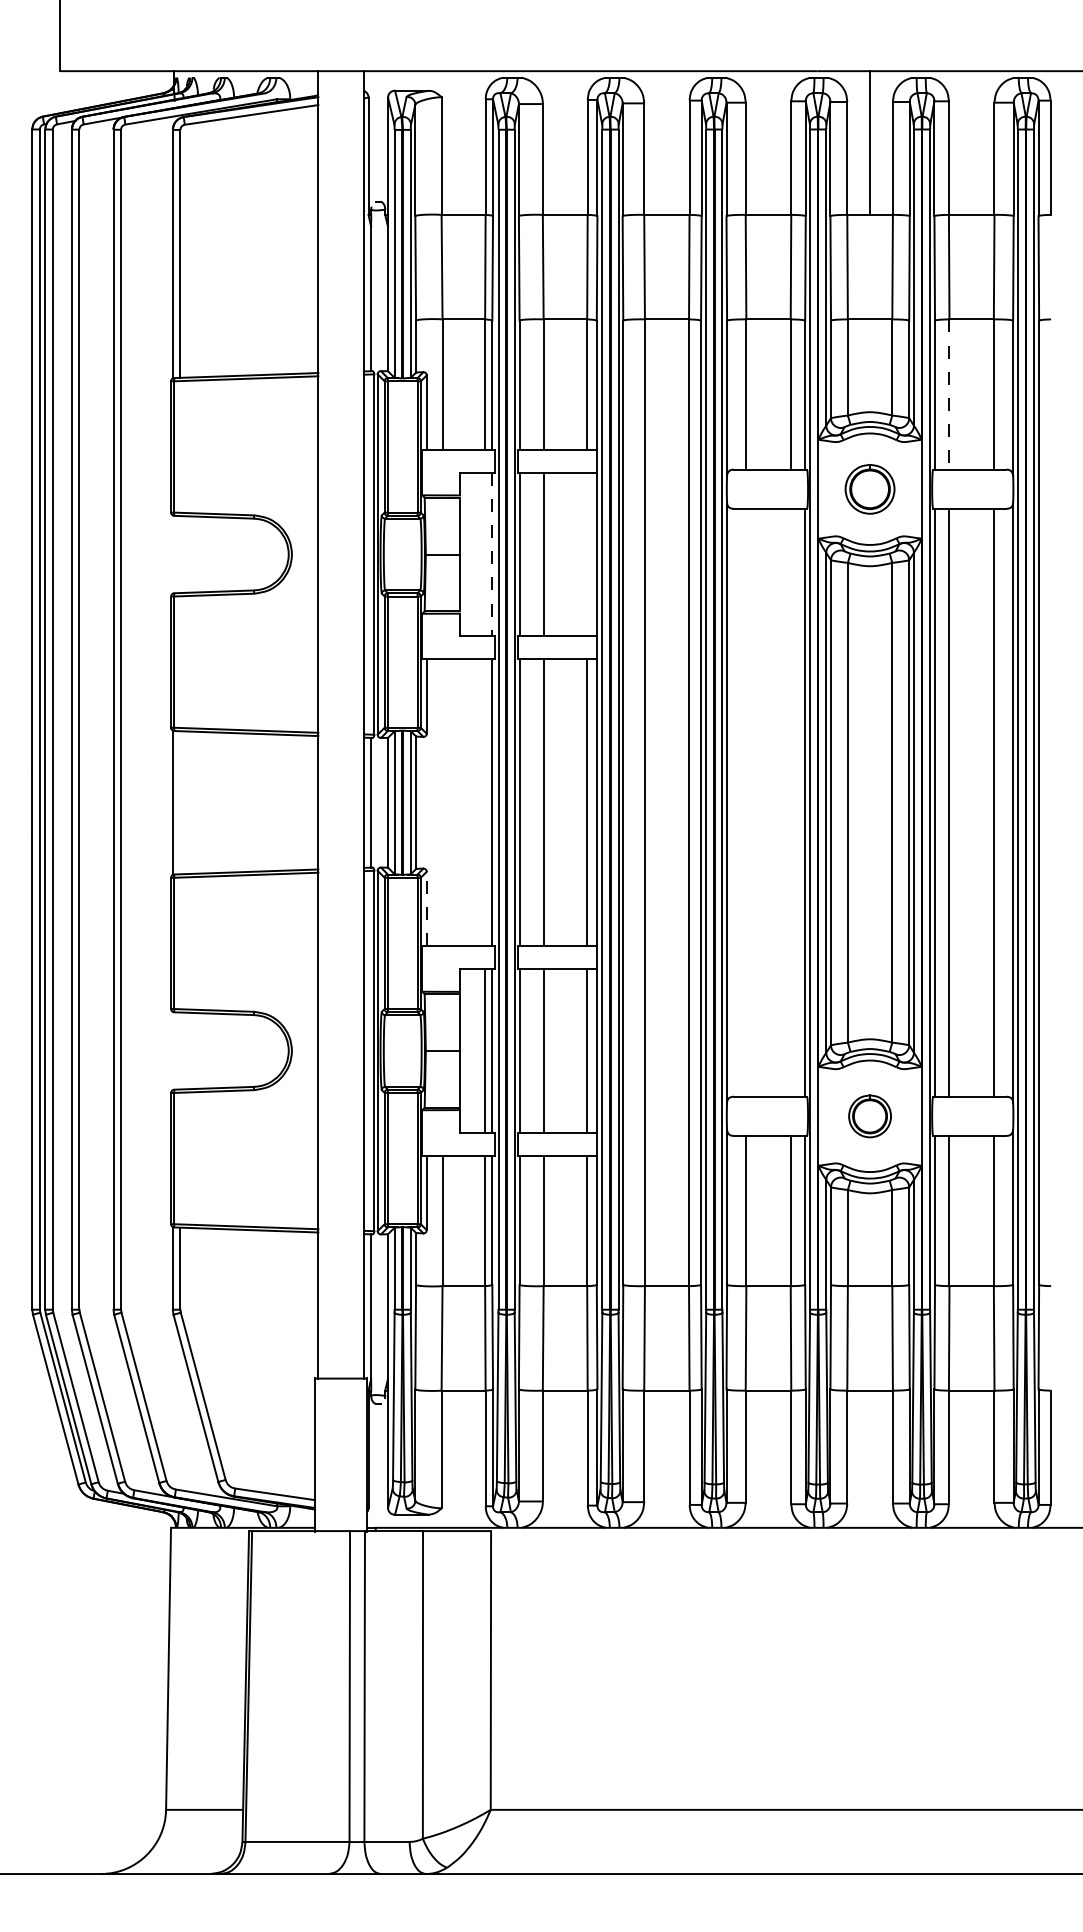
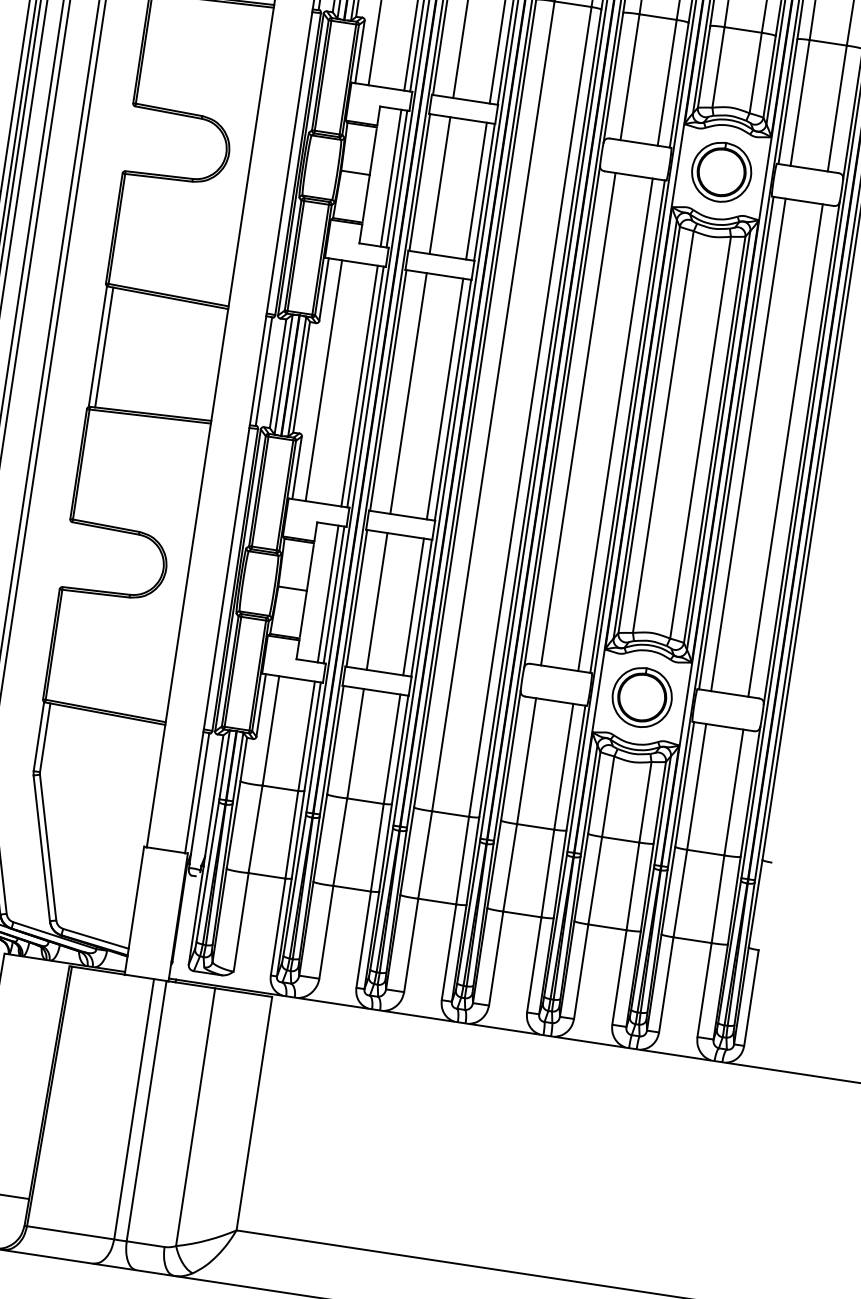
line: (949, 395) -> (800, 103), dashed -> solid
part: (869, 489) -> (721, 172), size x1.43
line: (485, 554) -> (391, 178), added
line: (492, 554) -> (397, 179), dashed -> solid
line: (587, 554) -> (476, 191), added
line: (180, 802) -> (104, 347), added
line: (442, 802) -> (323, 380), added
line: (485, 802) -> (359, 385), added
line: (746, 802) -> (578, 418), added
line: (790, 802) -> (615, 424), added
line: (426, 908) -> (296, 467), dashed -> solid
part: (869, 1116) -> (641, 697), size x1.67

